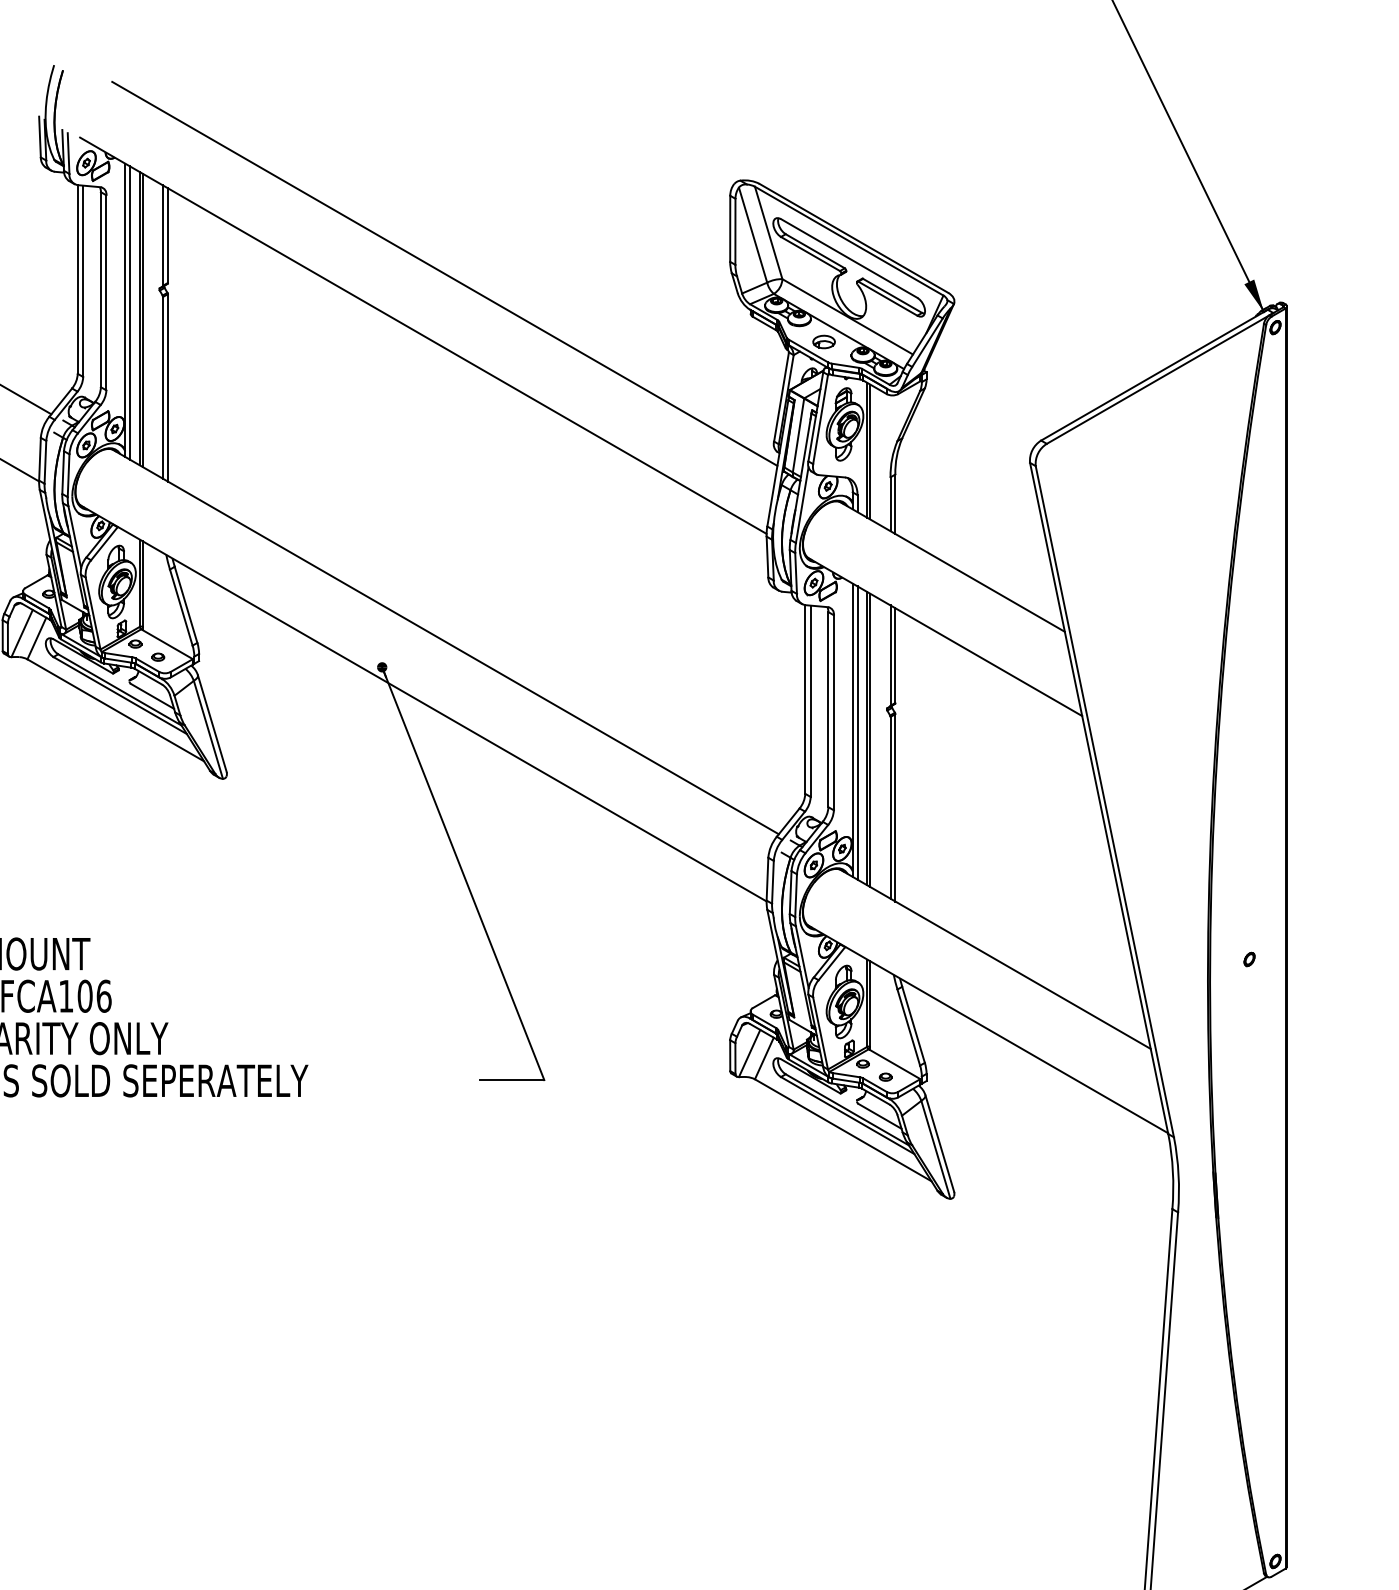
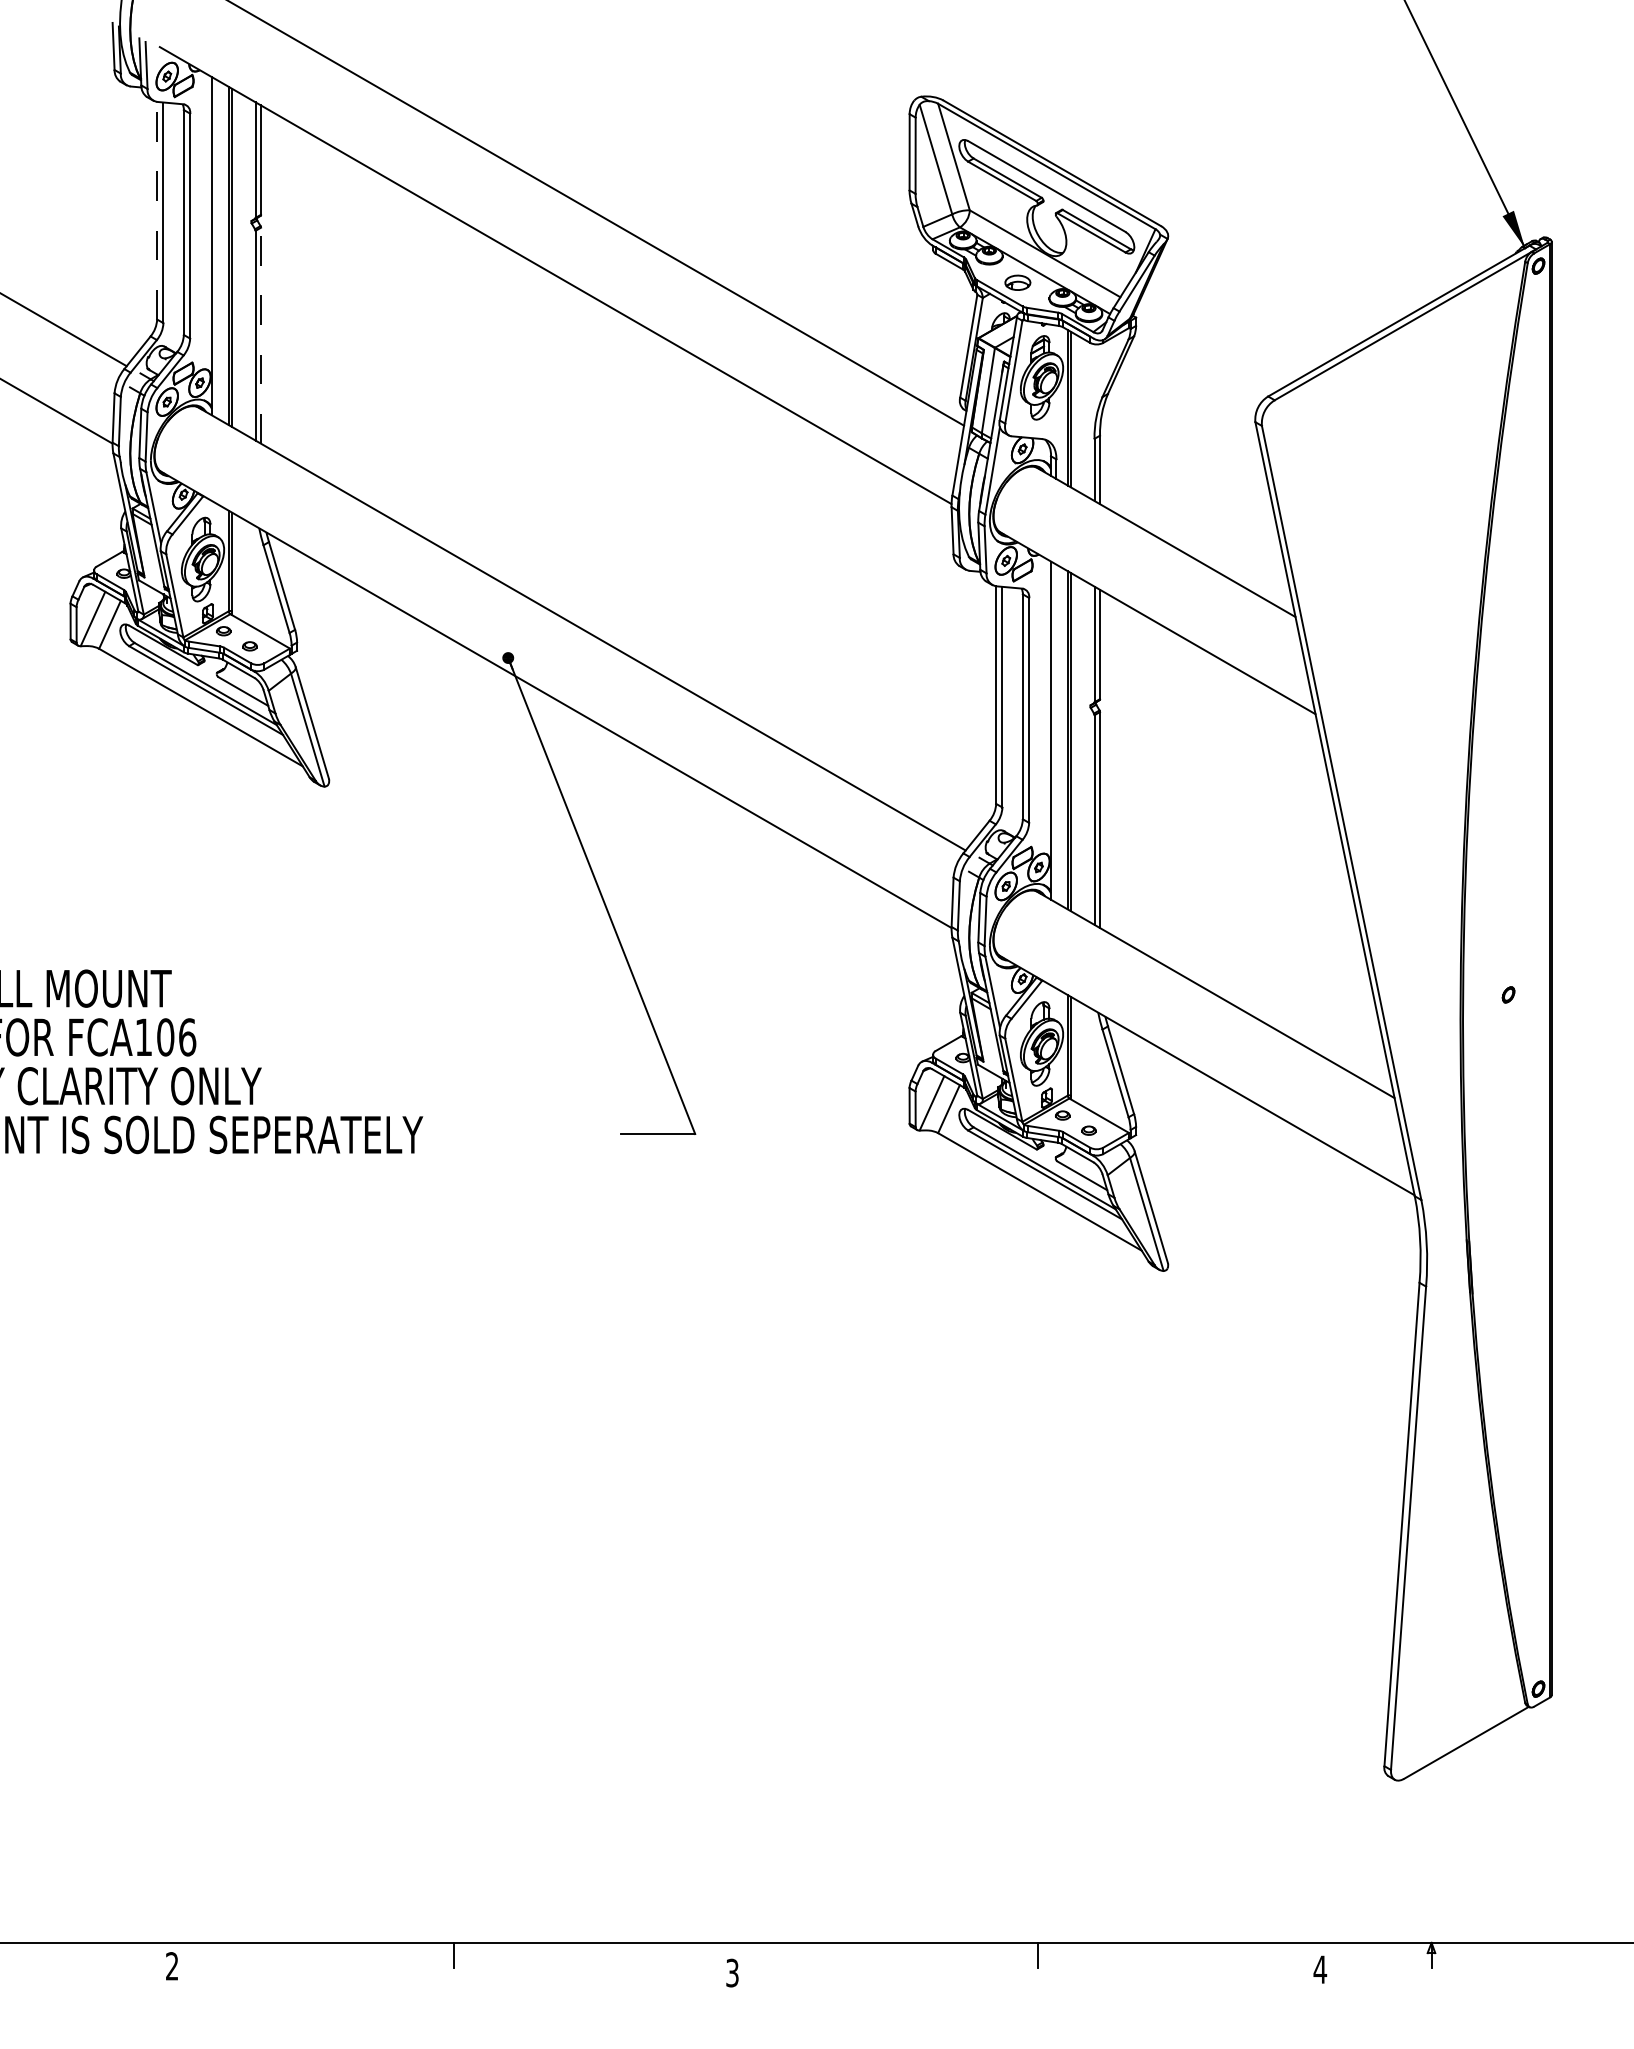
line: (78, 279) -> (157, 210), solid -> dashed
line: (130, 313) -> (217, 249), removed
line: (168, 387) -> (261, 335), solid -> dashed
line: (857, 732) -> (1056, 733), removed

